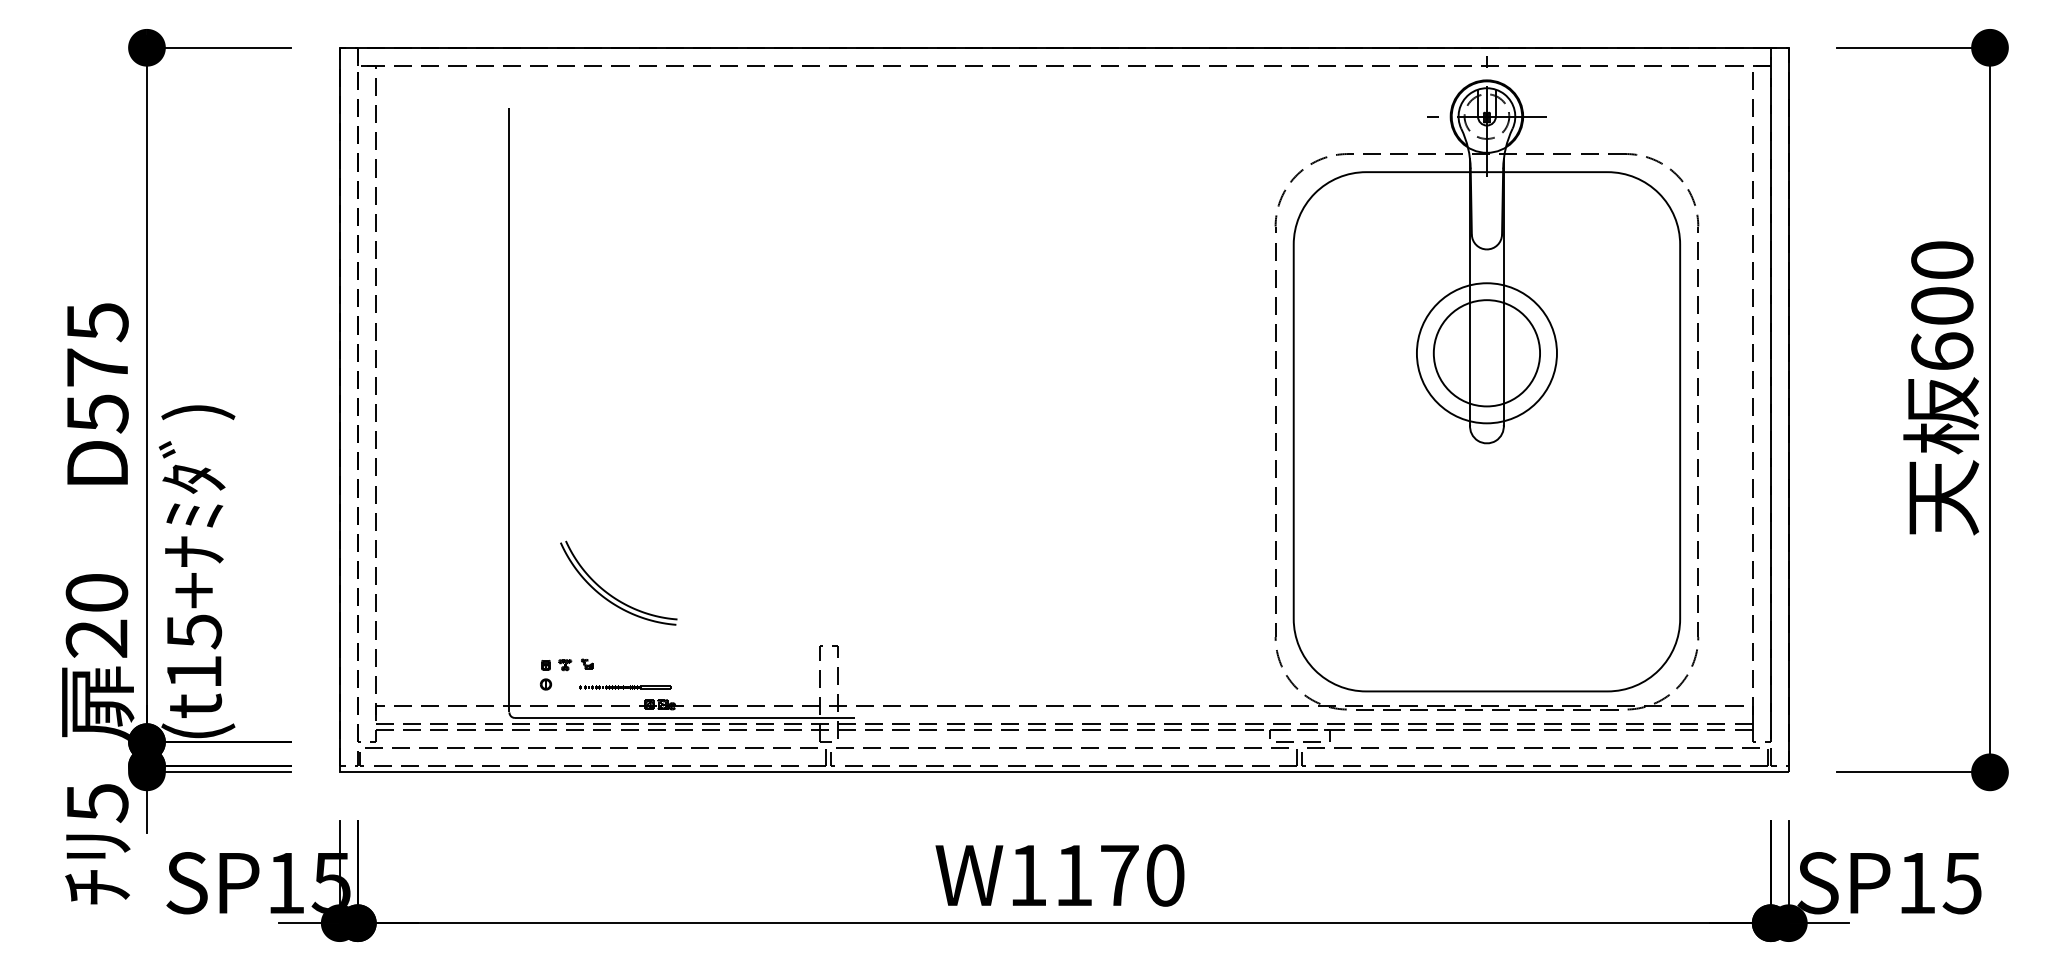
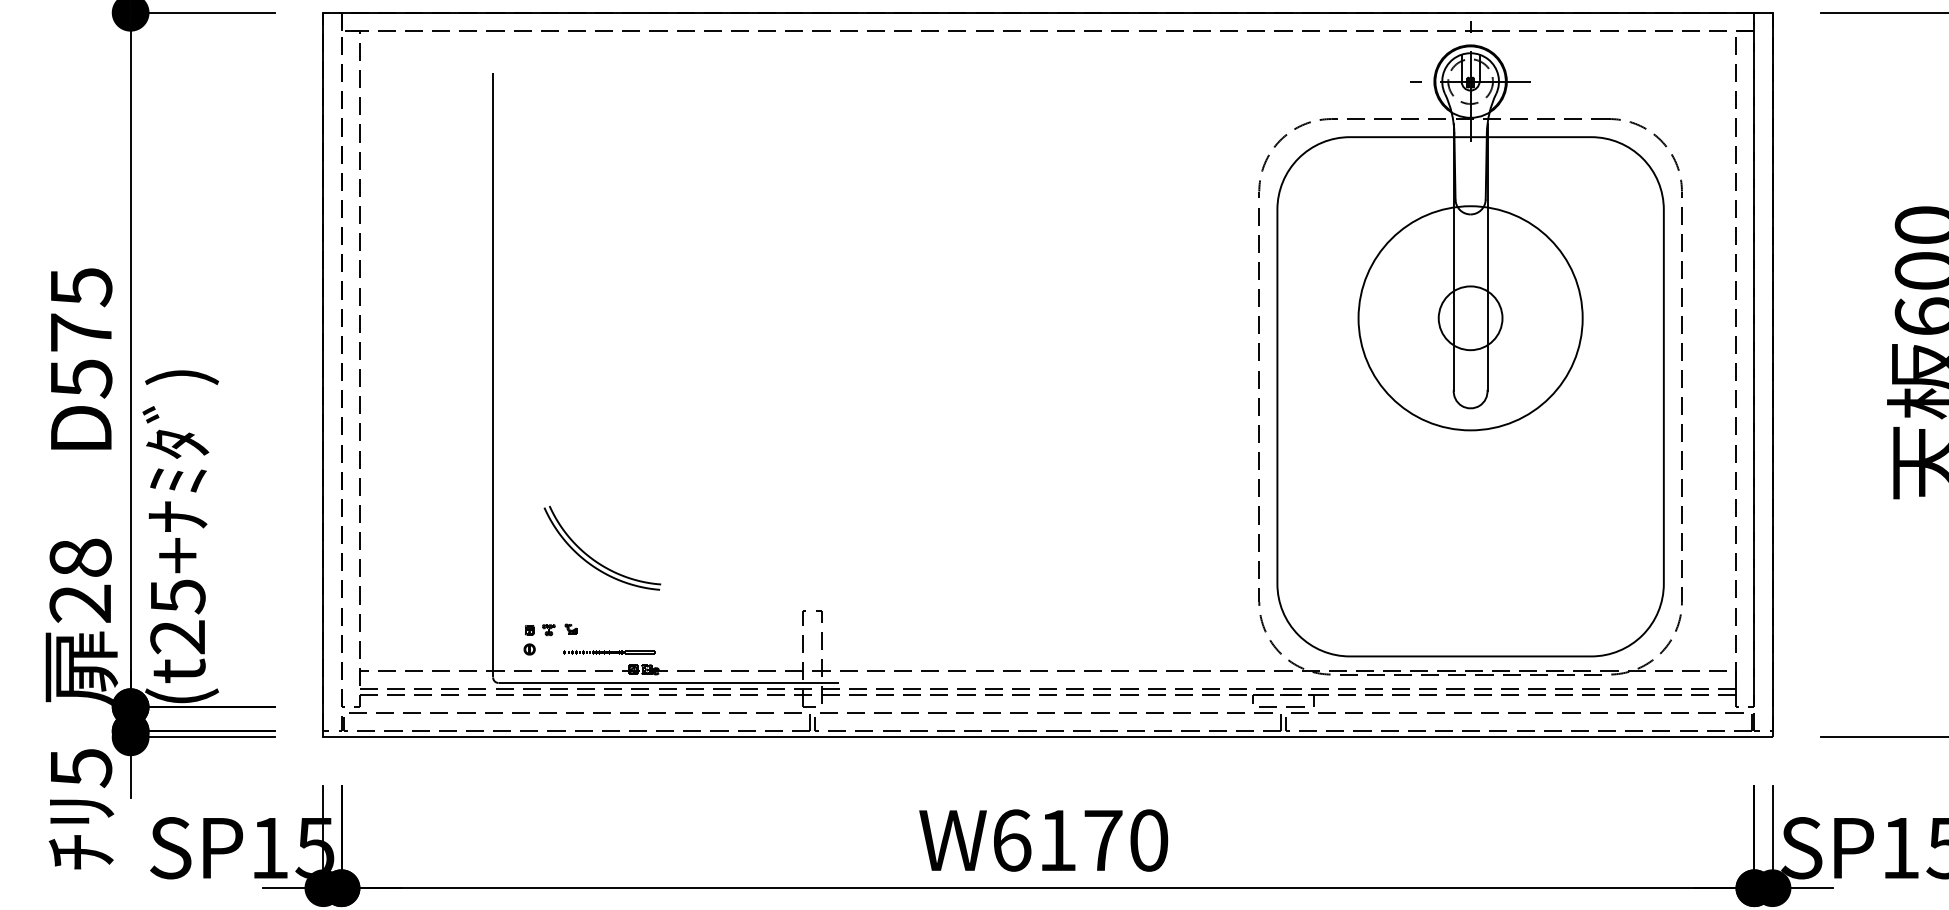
circle: (1486, 353) -> (1470, 318), size x0.6
circle: (1486, 353) -> (1470, 318), size x1.6
text: (96, 592) -> (80, 557), 20 -> 28
text: (193, 672) -> (177, 637), (t15+ -> (t25+
text: (1028, 875) -> (1012, 840), W1170 -> W6170

